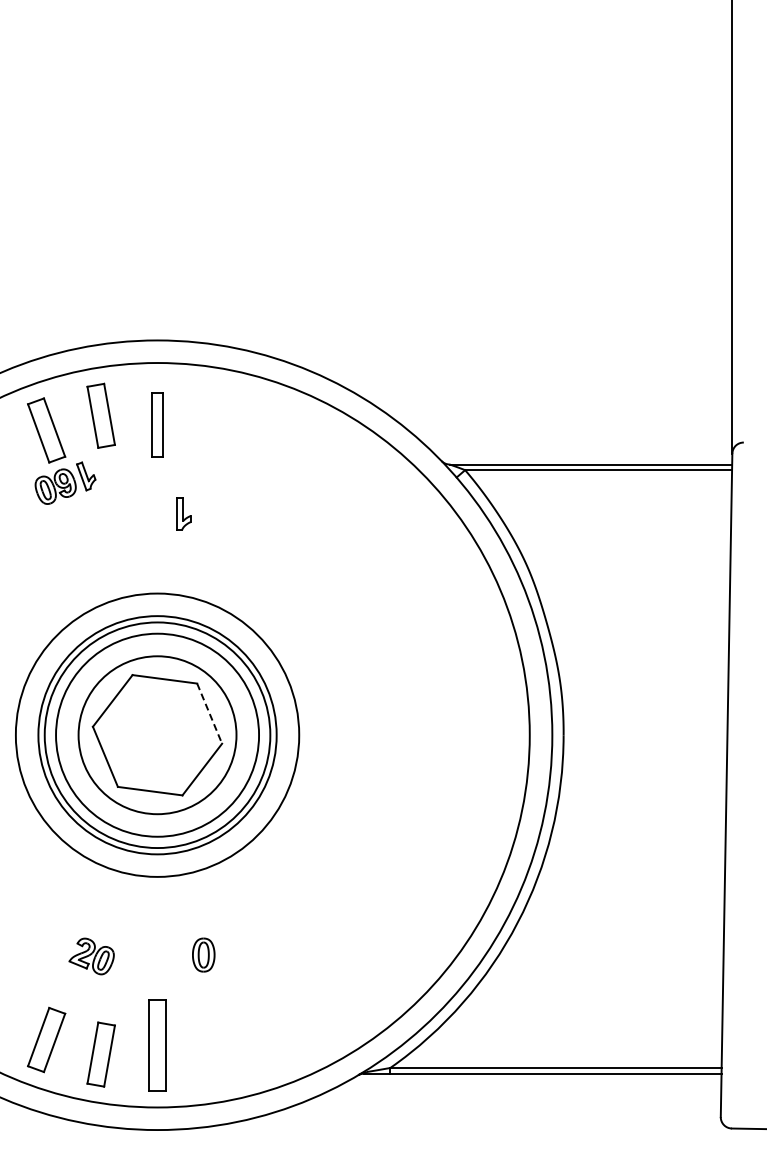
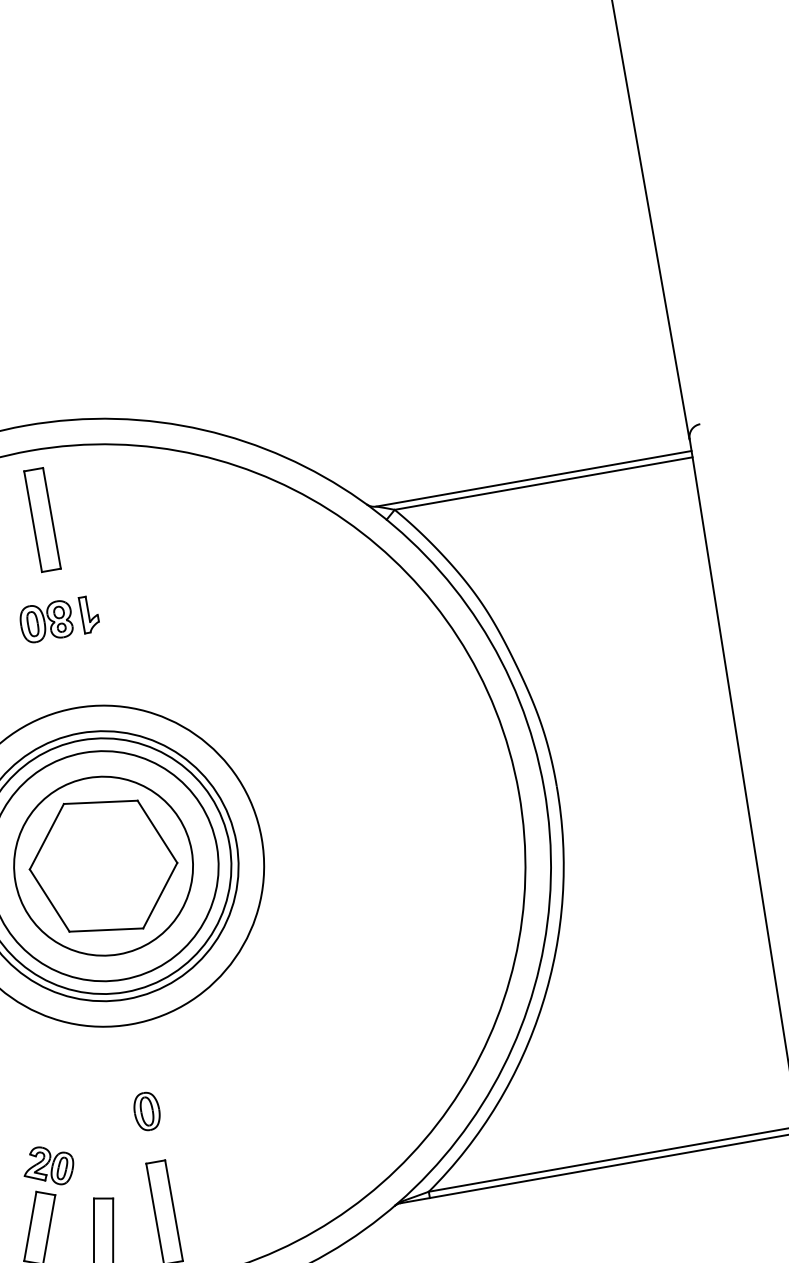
part: (157, 424) -> (42, 519), size x1.43
part: (145, 514) -> (46, 622), added
line: (209, 713) -> (157, 831), dashed -> solid
part: (203, 954) -> (146, 1110), moved
part: (91, 956) -> (48, 1166), moved

